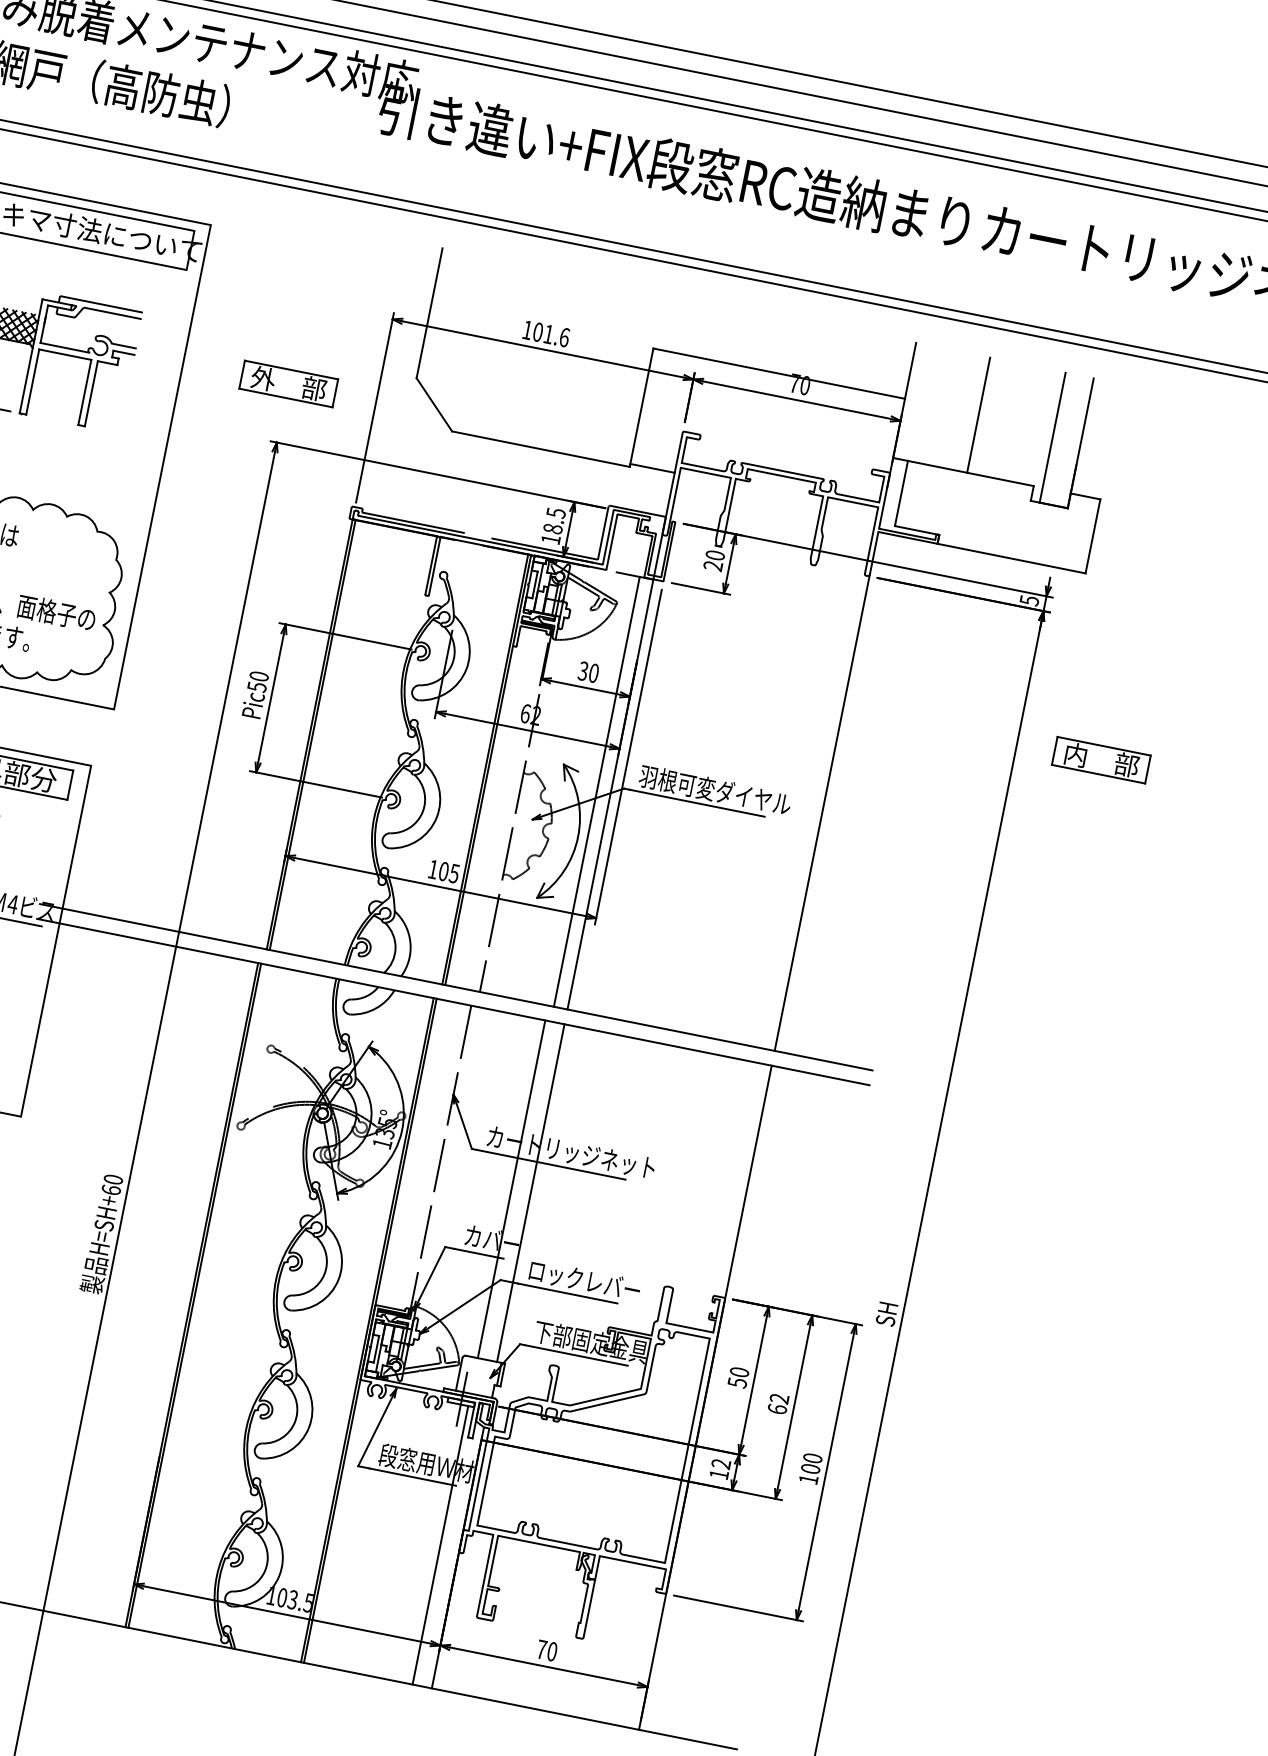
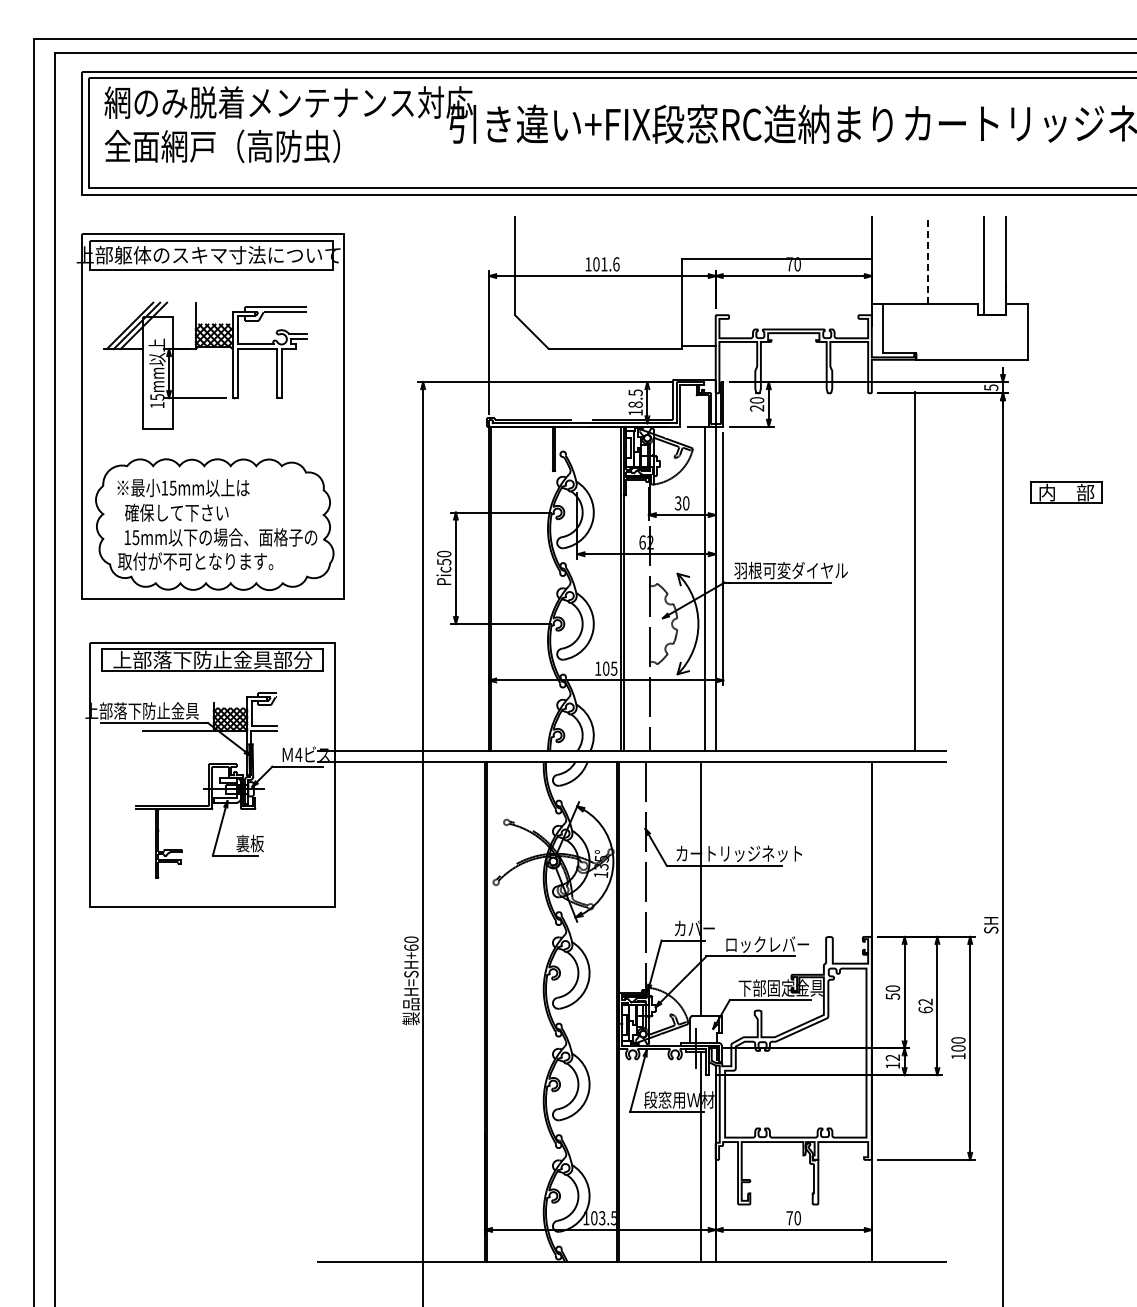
part: (287, 383) -> (422, 337), removed
line: (978, 414) -> (927, 260), solid -> dashed
line: (821, 812) -> (914, 571), moved
line: (530, 1192) -> (715, 888), removed

